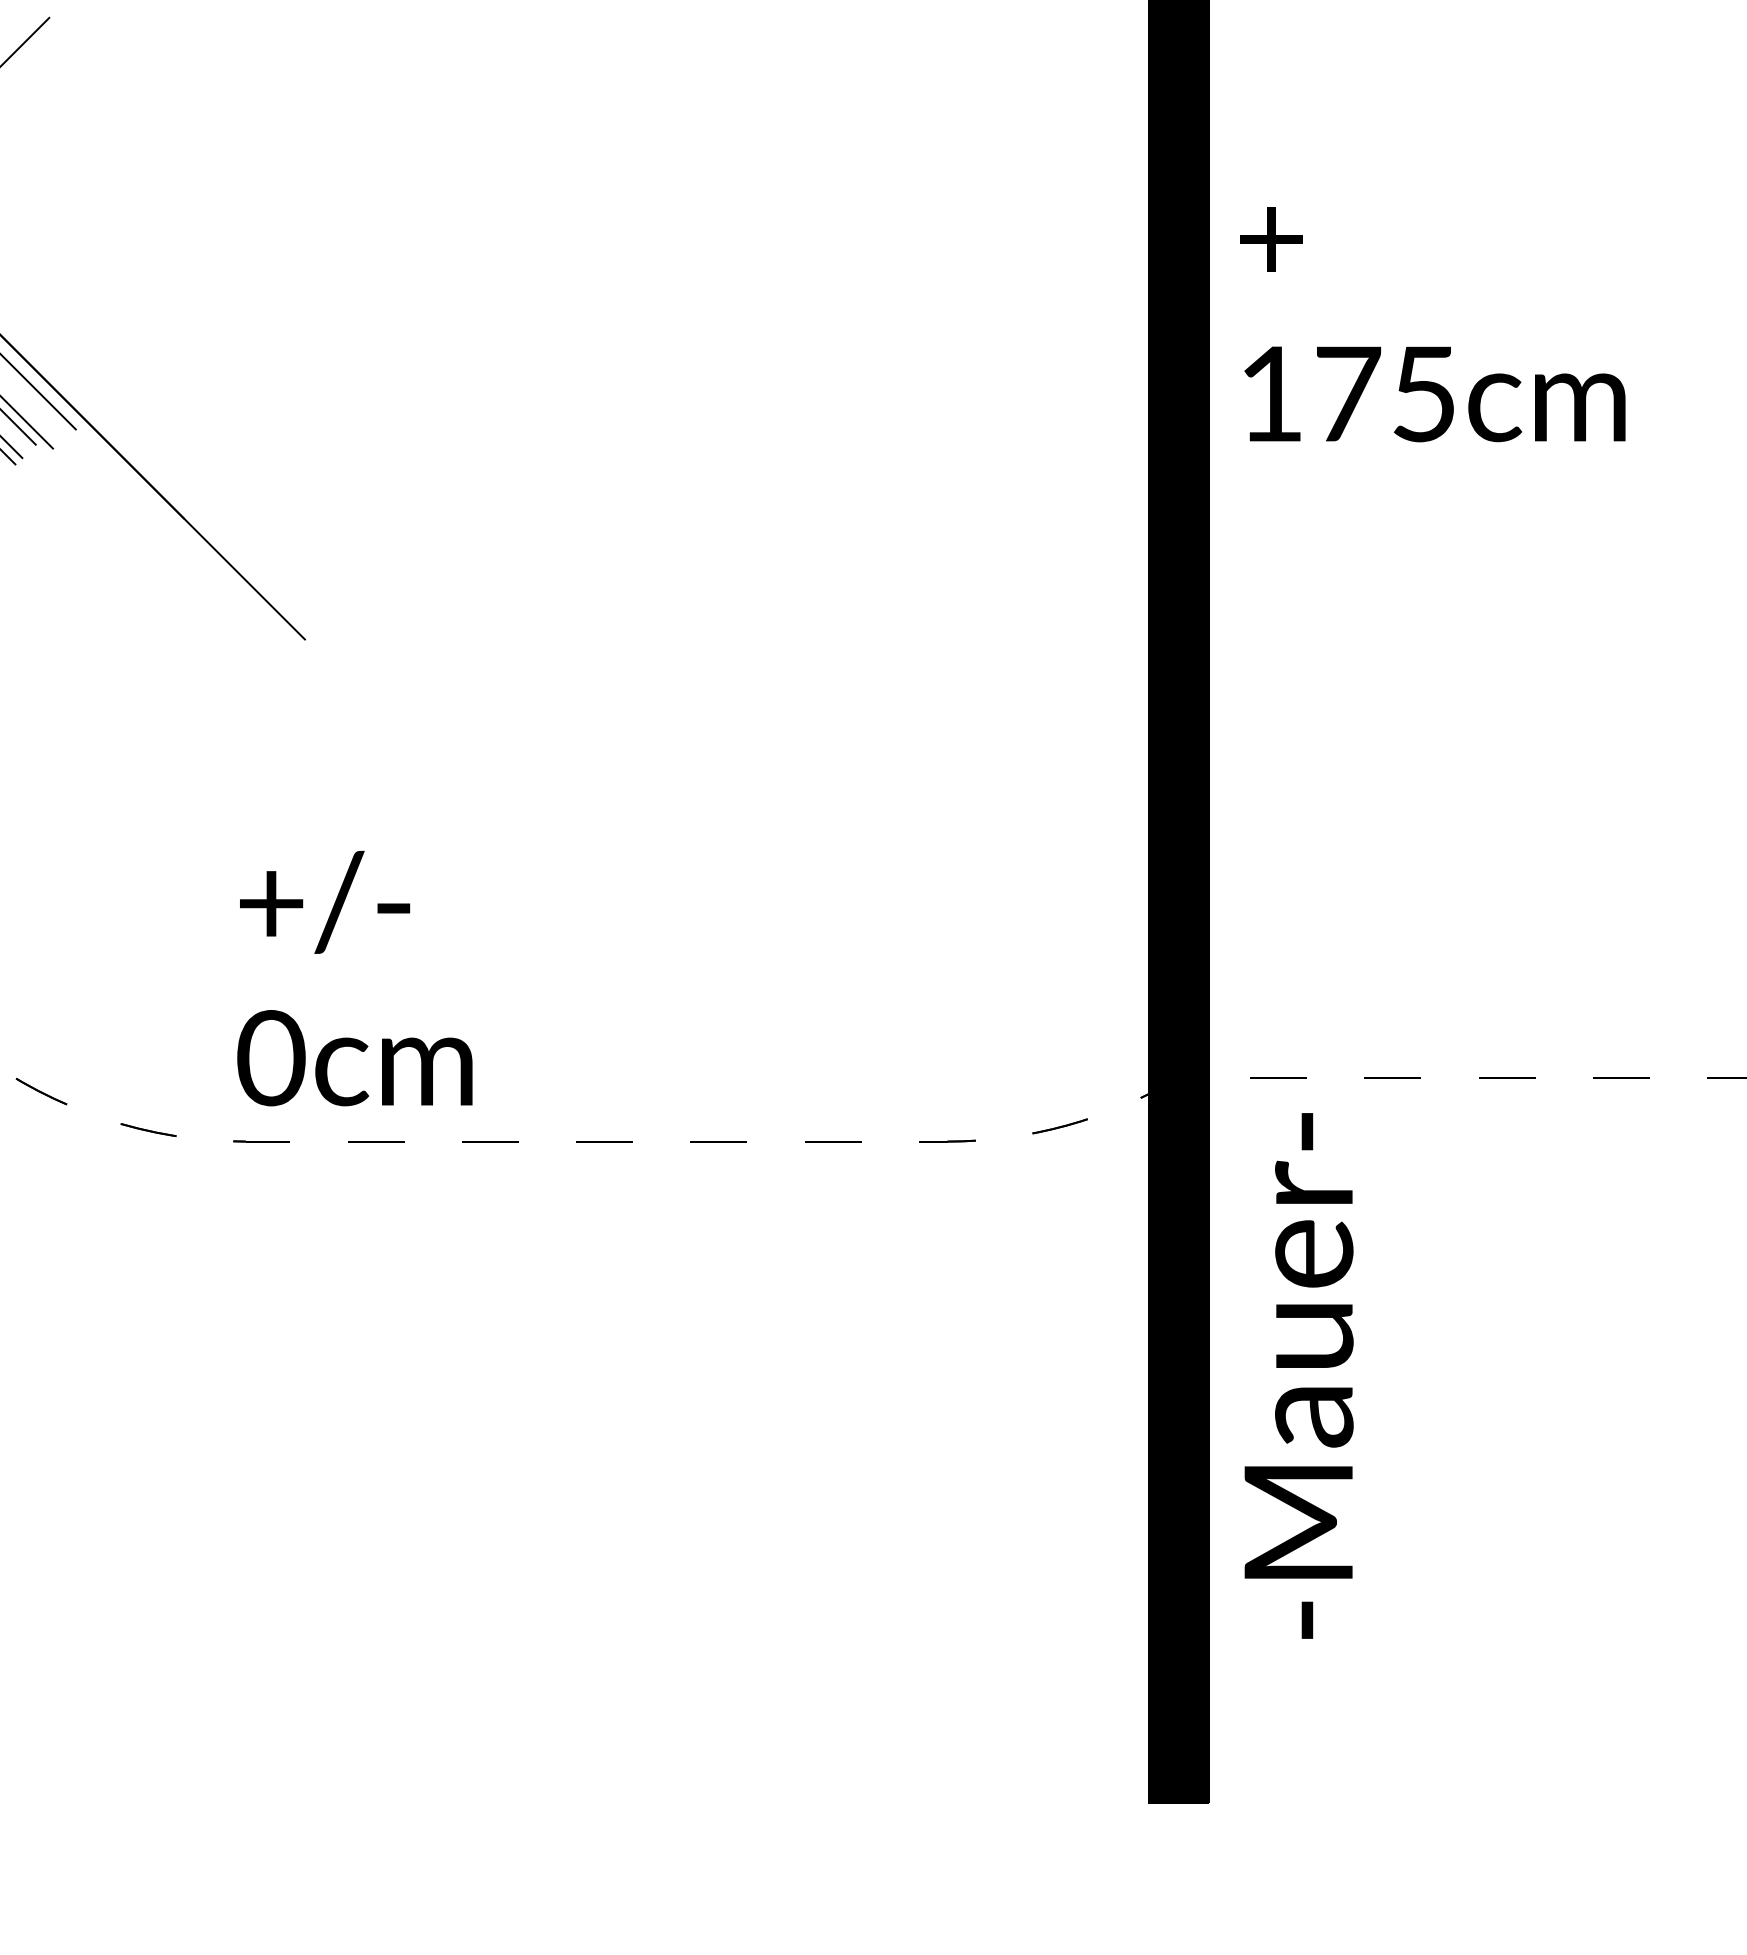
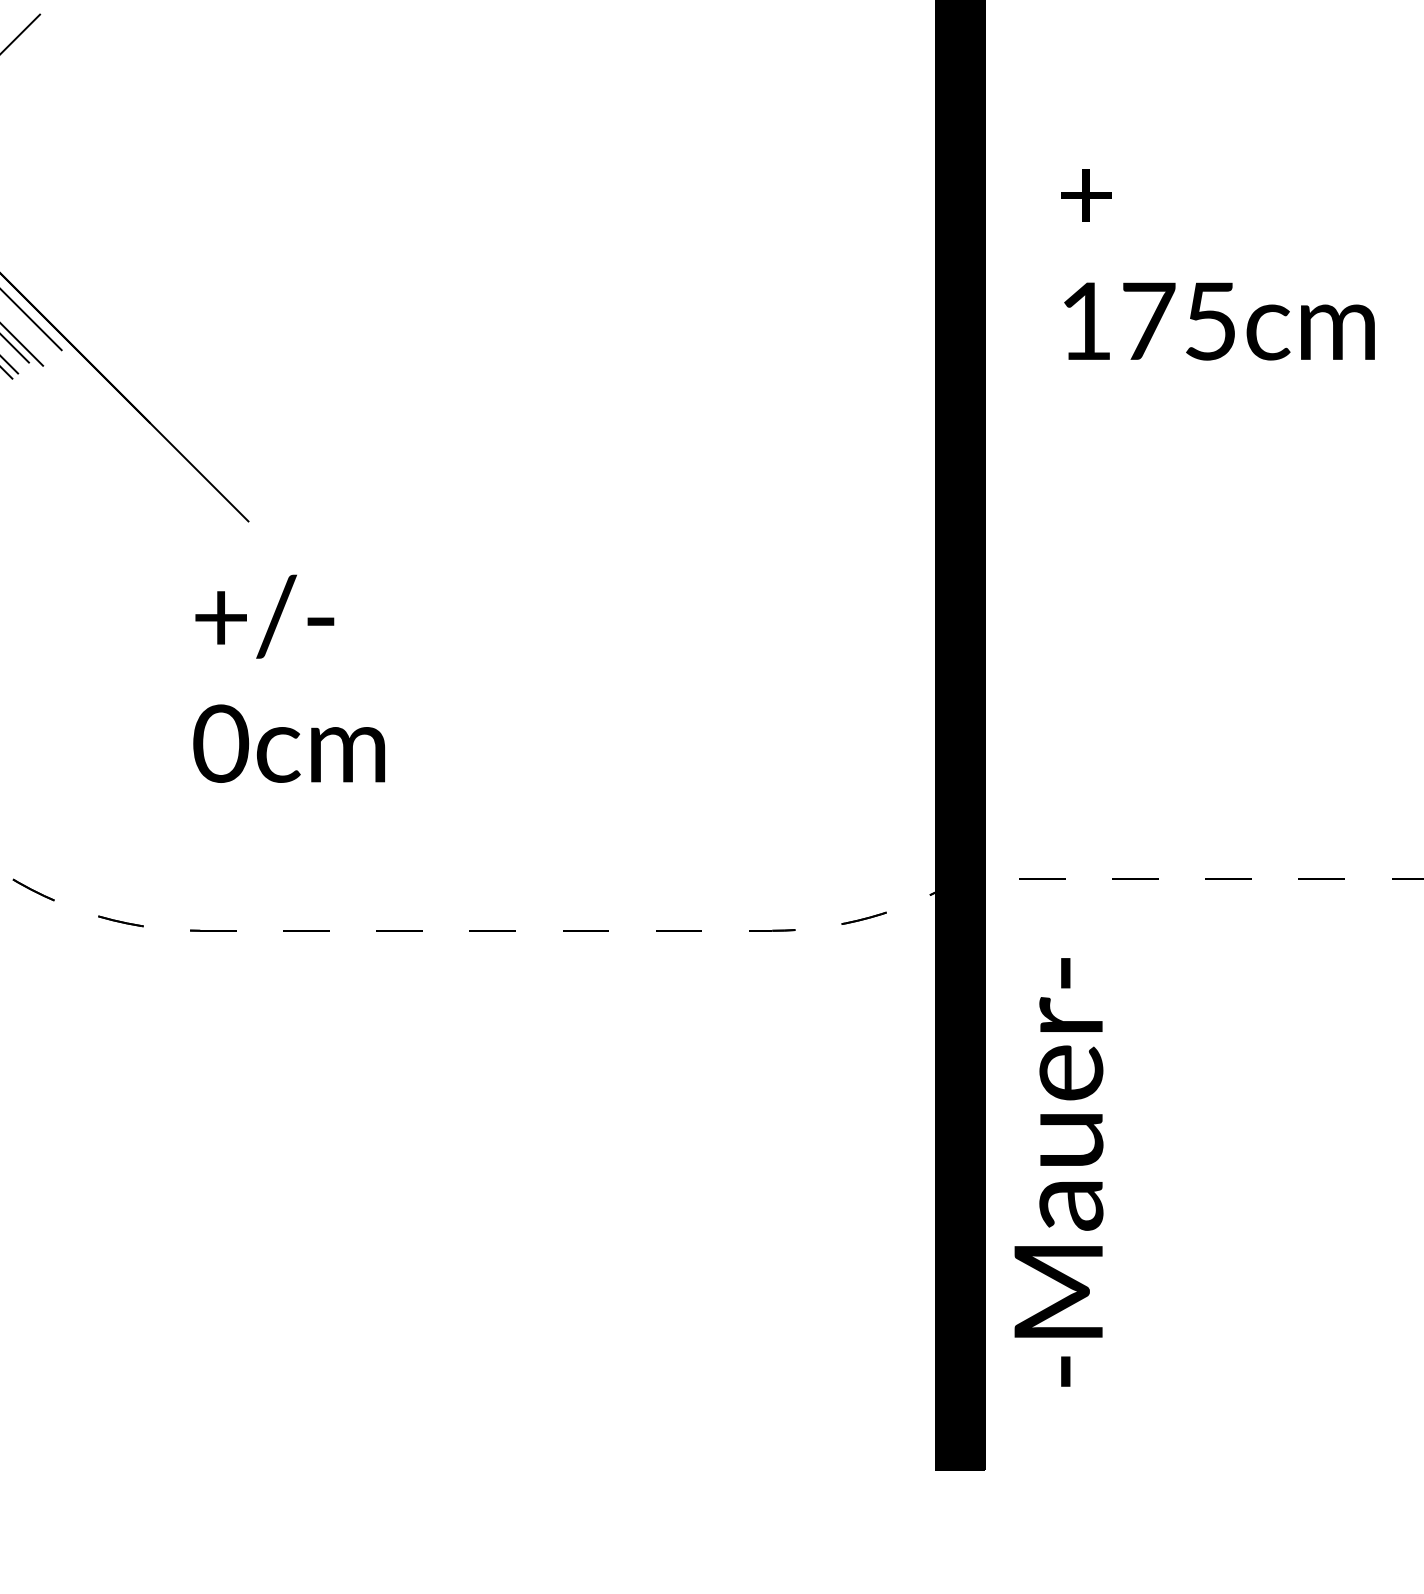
text: (1432, 324) -> (1217, 264), moved
text: (354, 978) -> (288, 678), moved
text: (1298, 1375) -> (1058, 1172), moved

